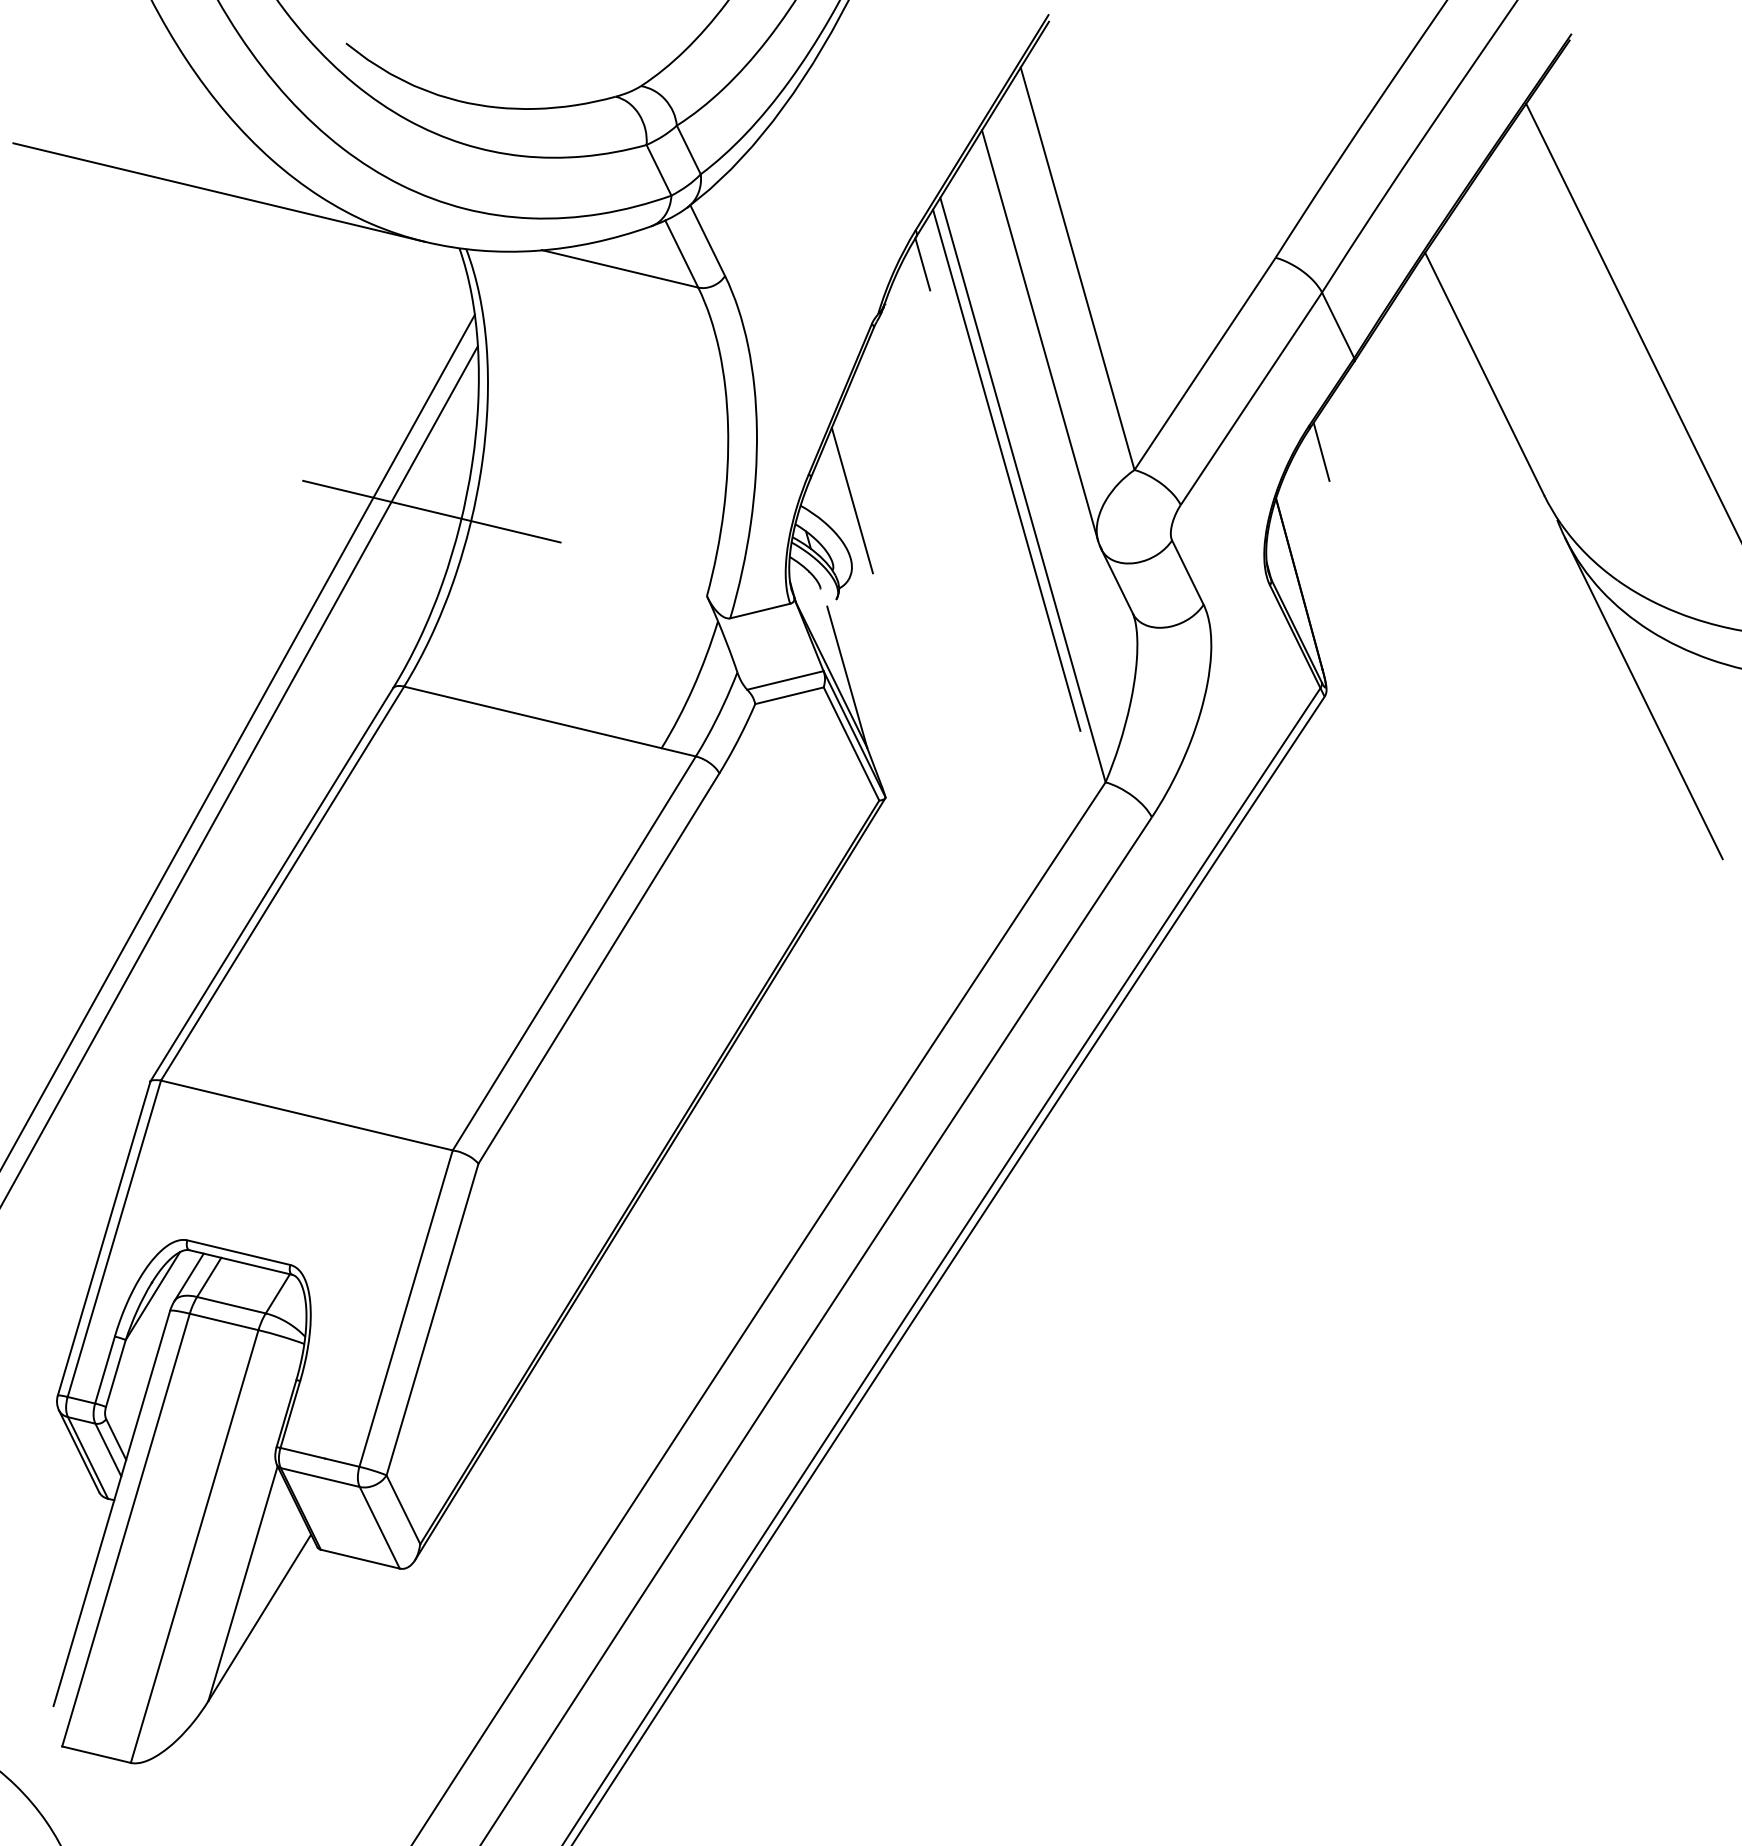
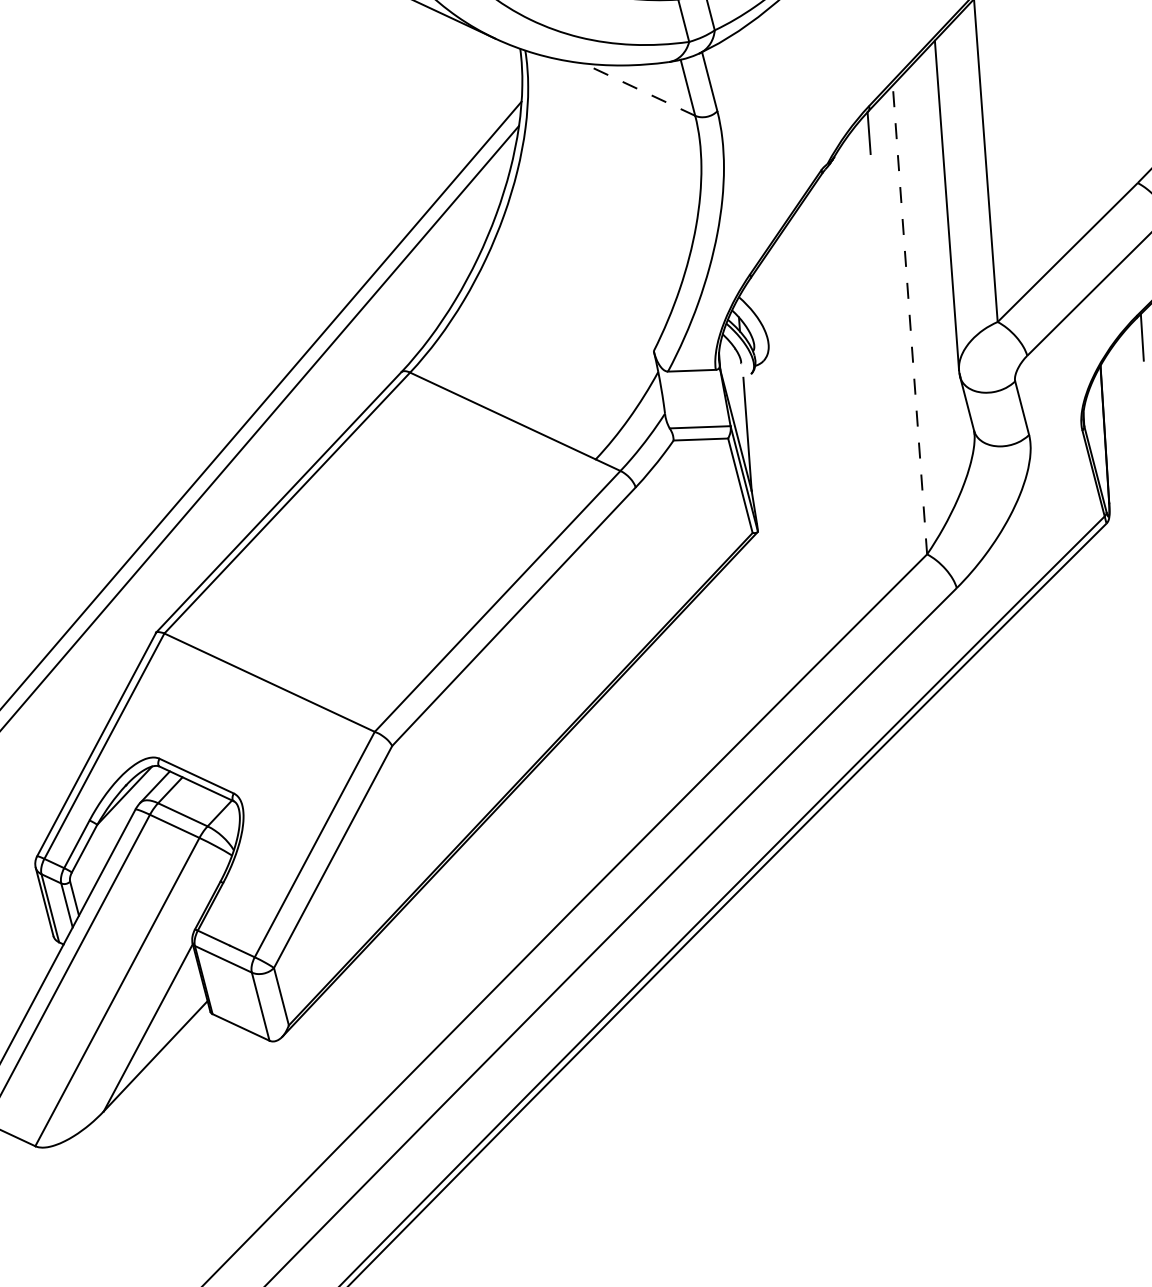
line: (619, 268) -> (638, 89), solid -> dashed
line: (1006, 469) -> (900, 301), removed
line: (1022, 490) -> (909, 320), solid -> dashed
line: (851, 500) -> (778, 301), removed
line: (431, 511) -> (458, 244), removed

